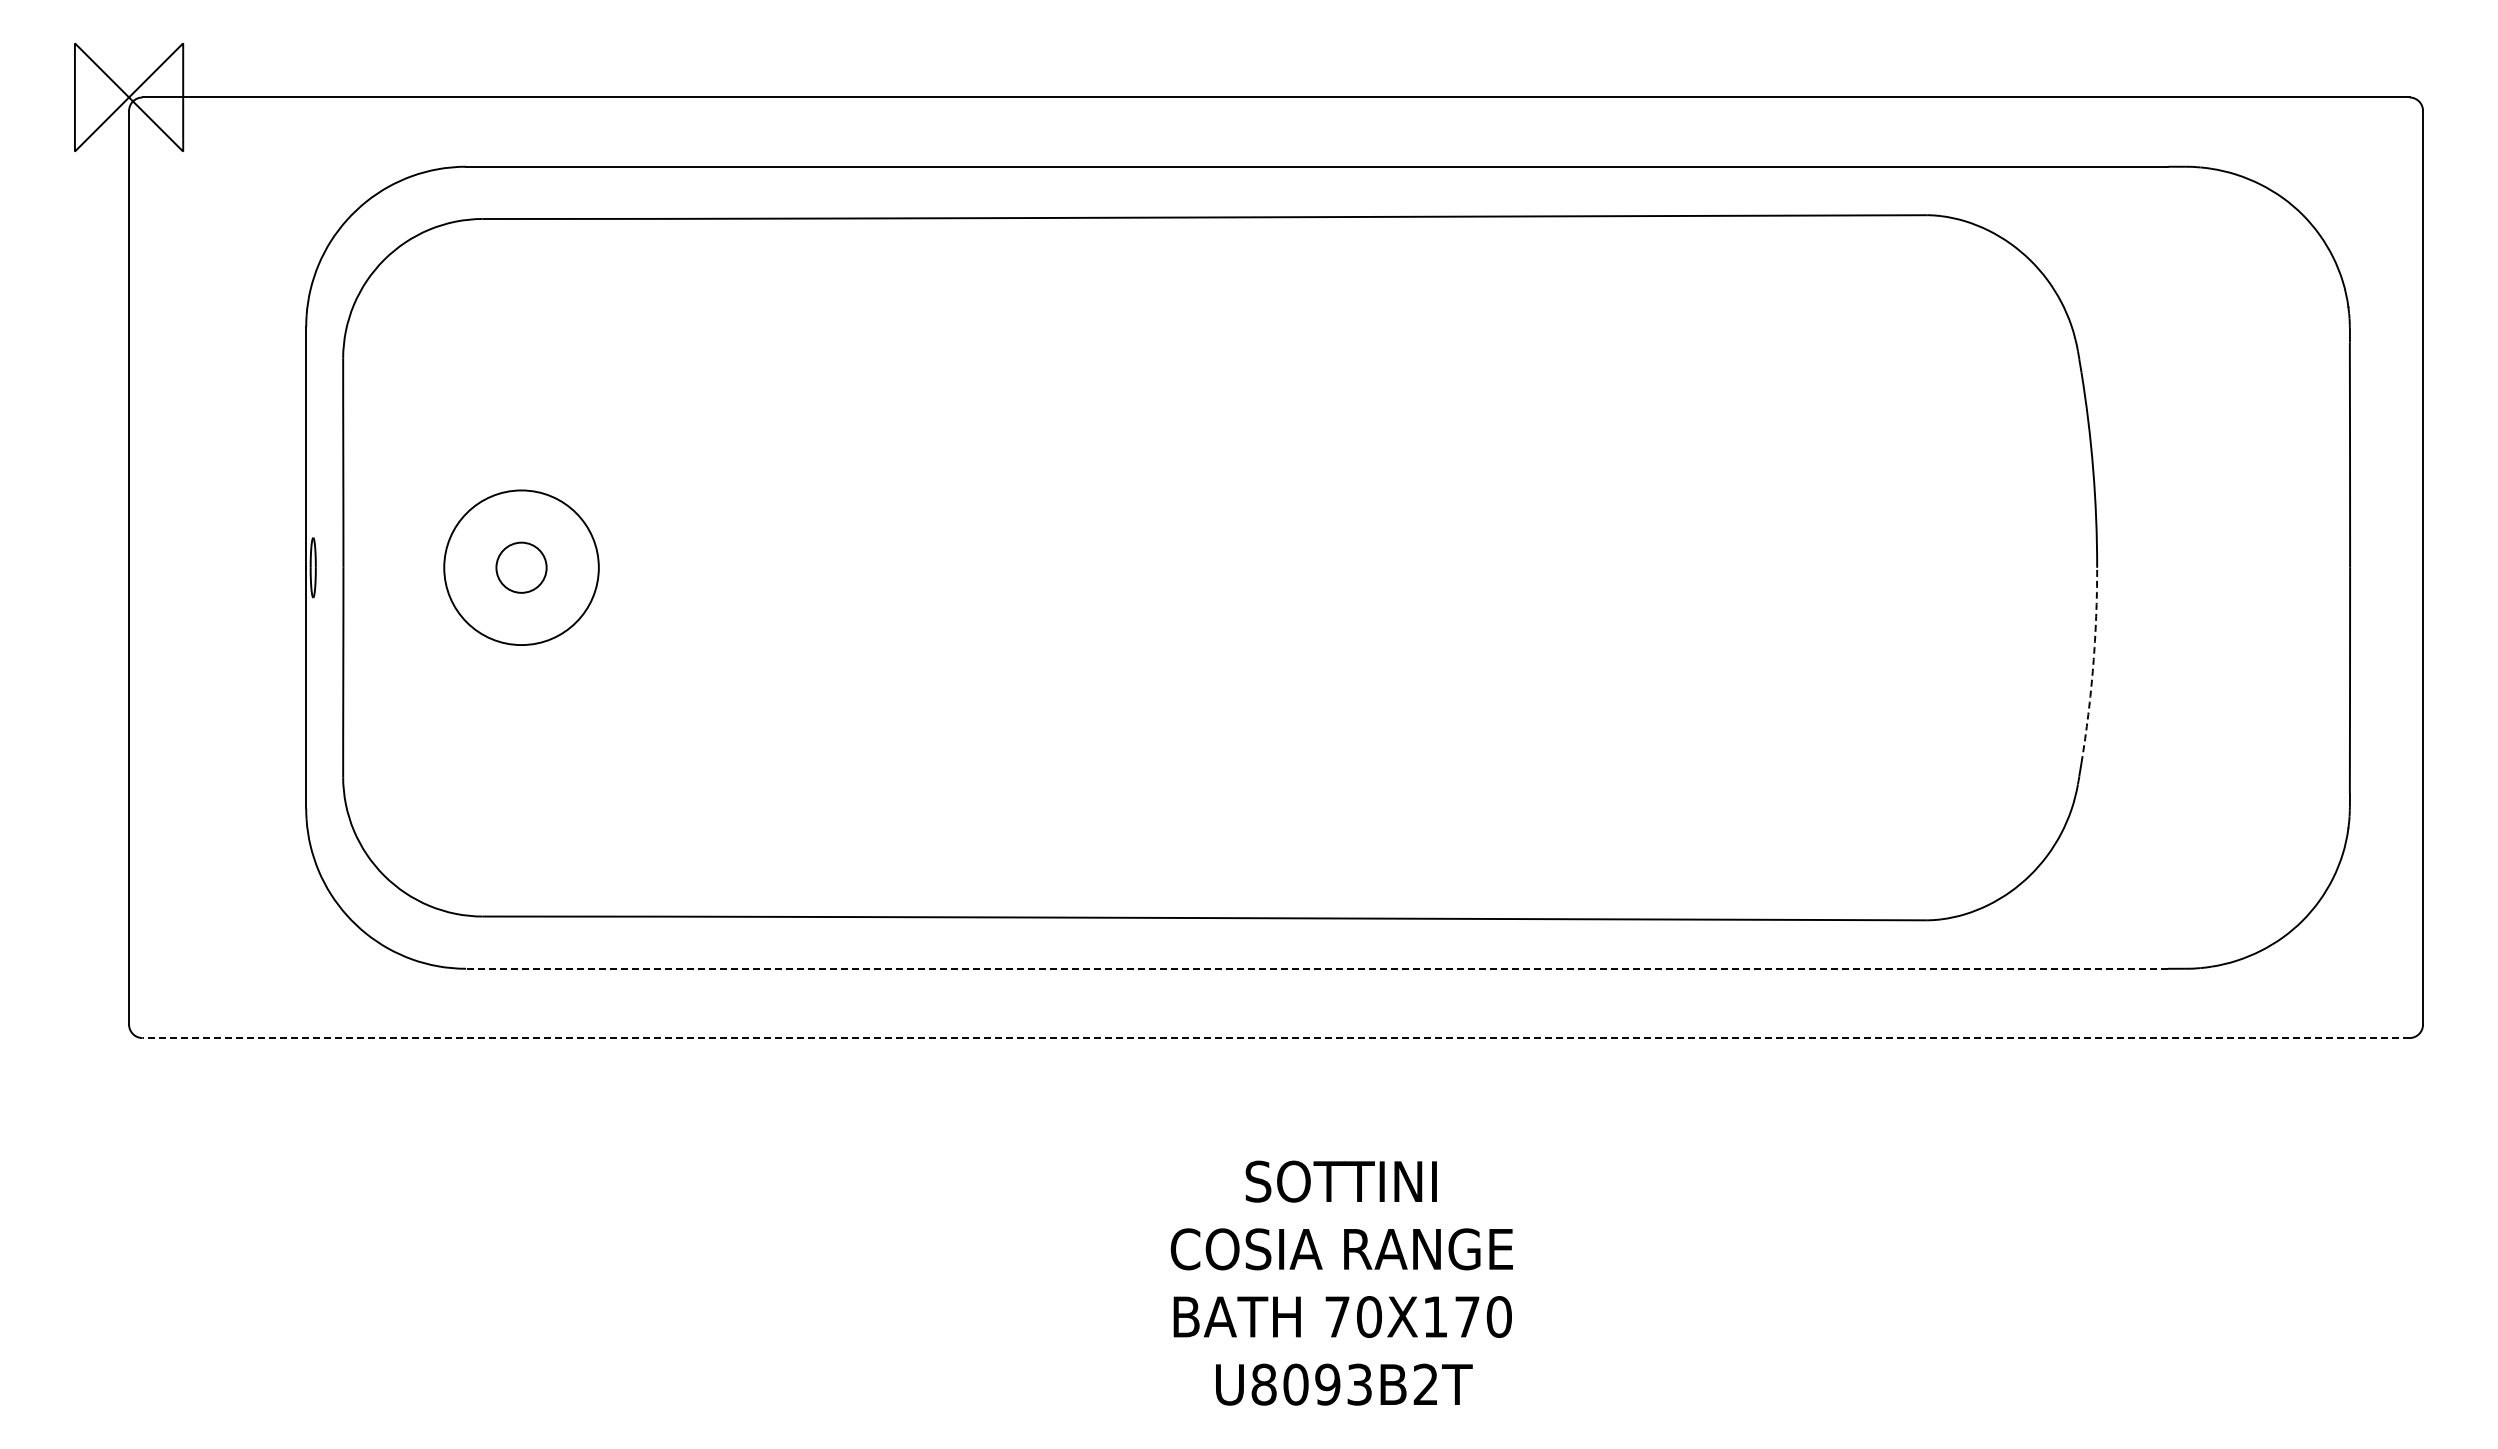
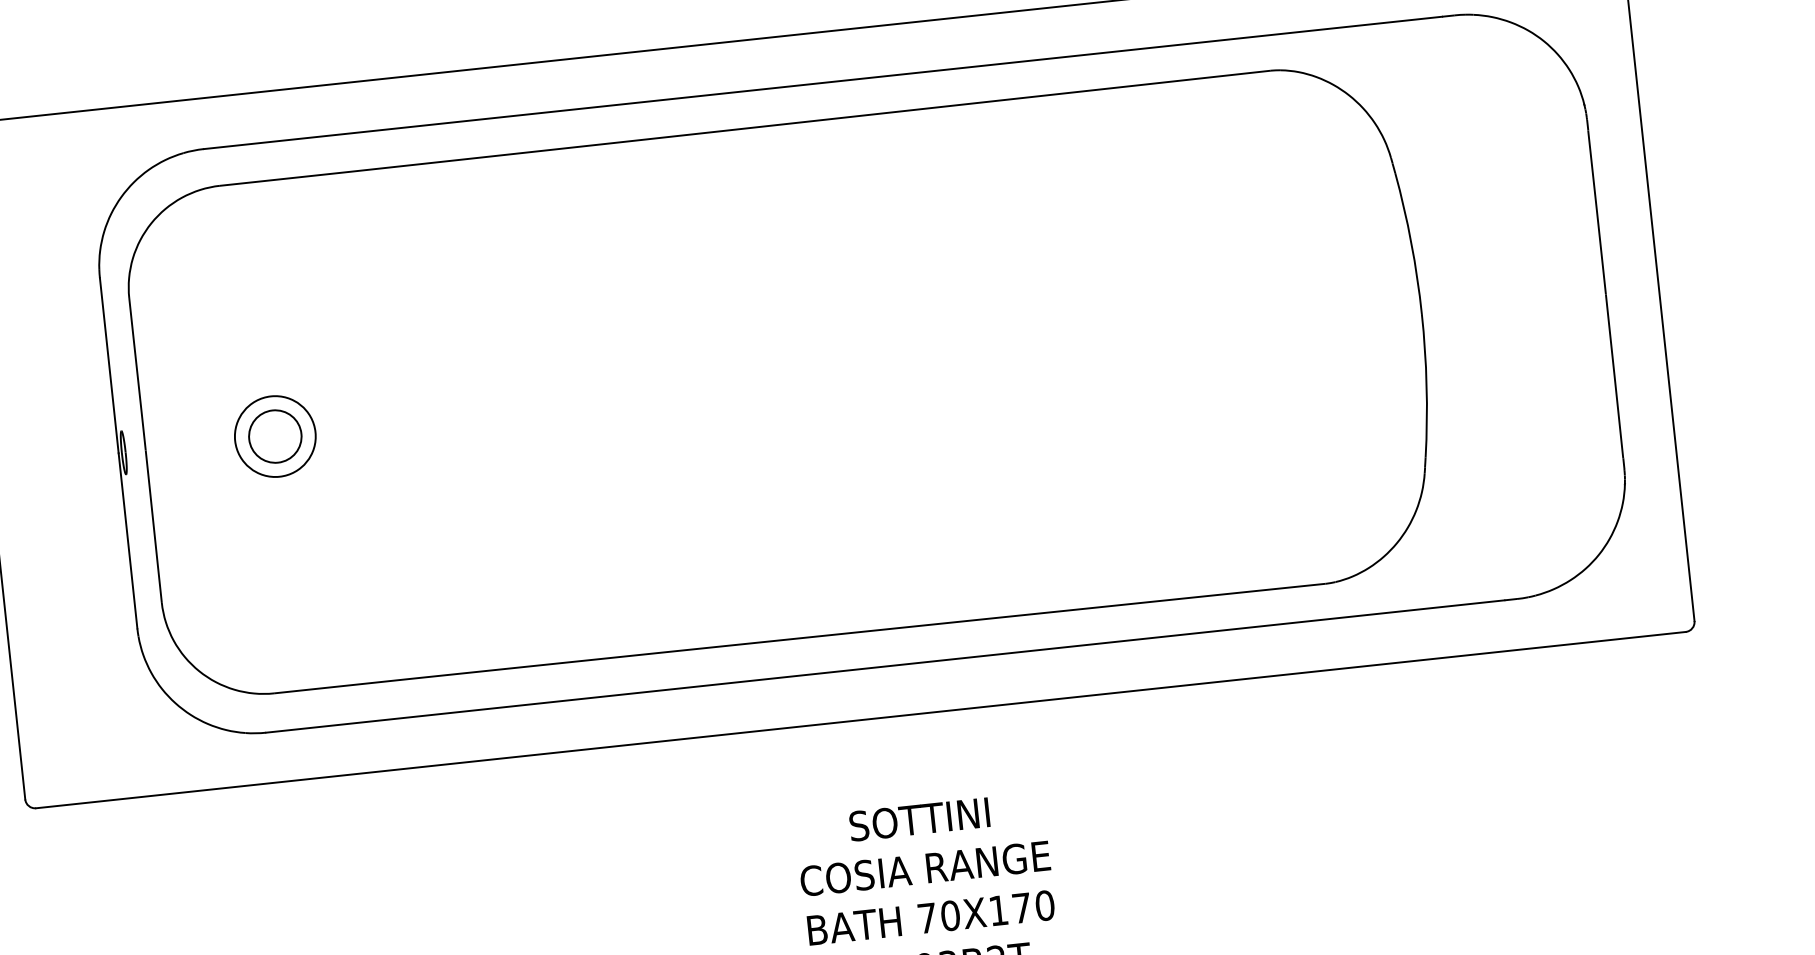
circle: (521, 567) -> (275, 436), size x0.71
circle: (521, 567) -> (275, 436), size x1.43
arc: (2093, 665) -> (1426, 385), dashed -> solid
line: (1317, 968) -> (885, 666), dashed -> solid
line: (1275, 1038) -> (860, 720), dashed -> solid

